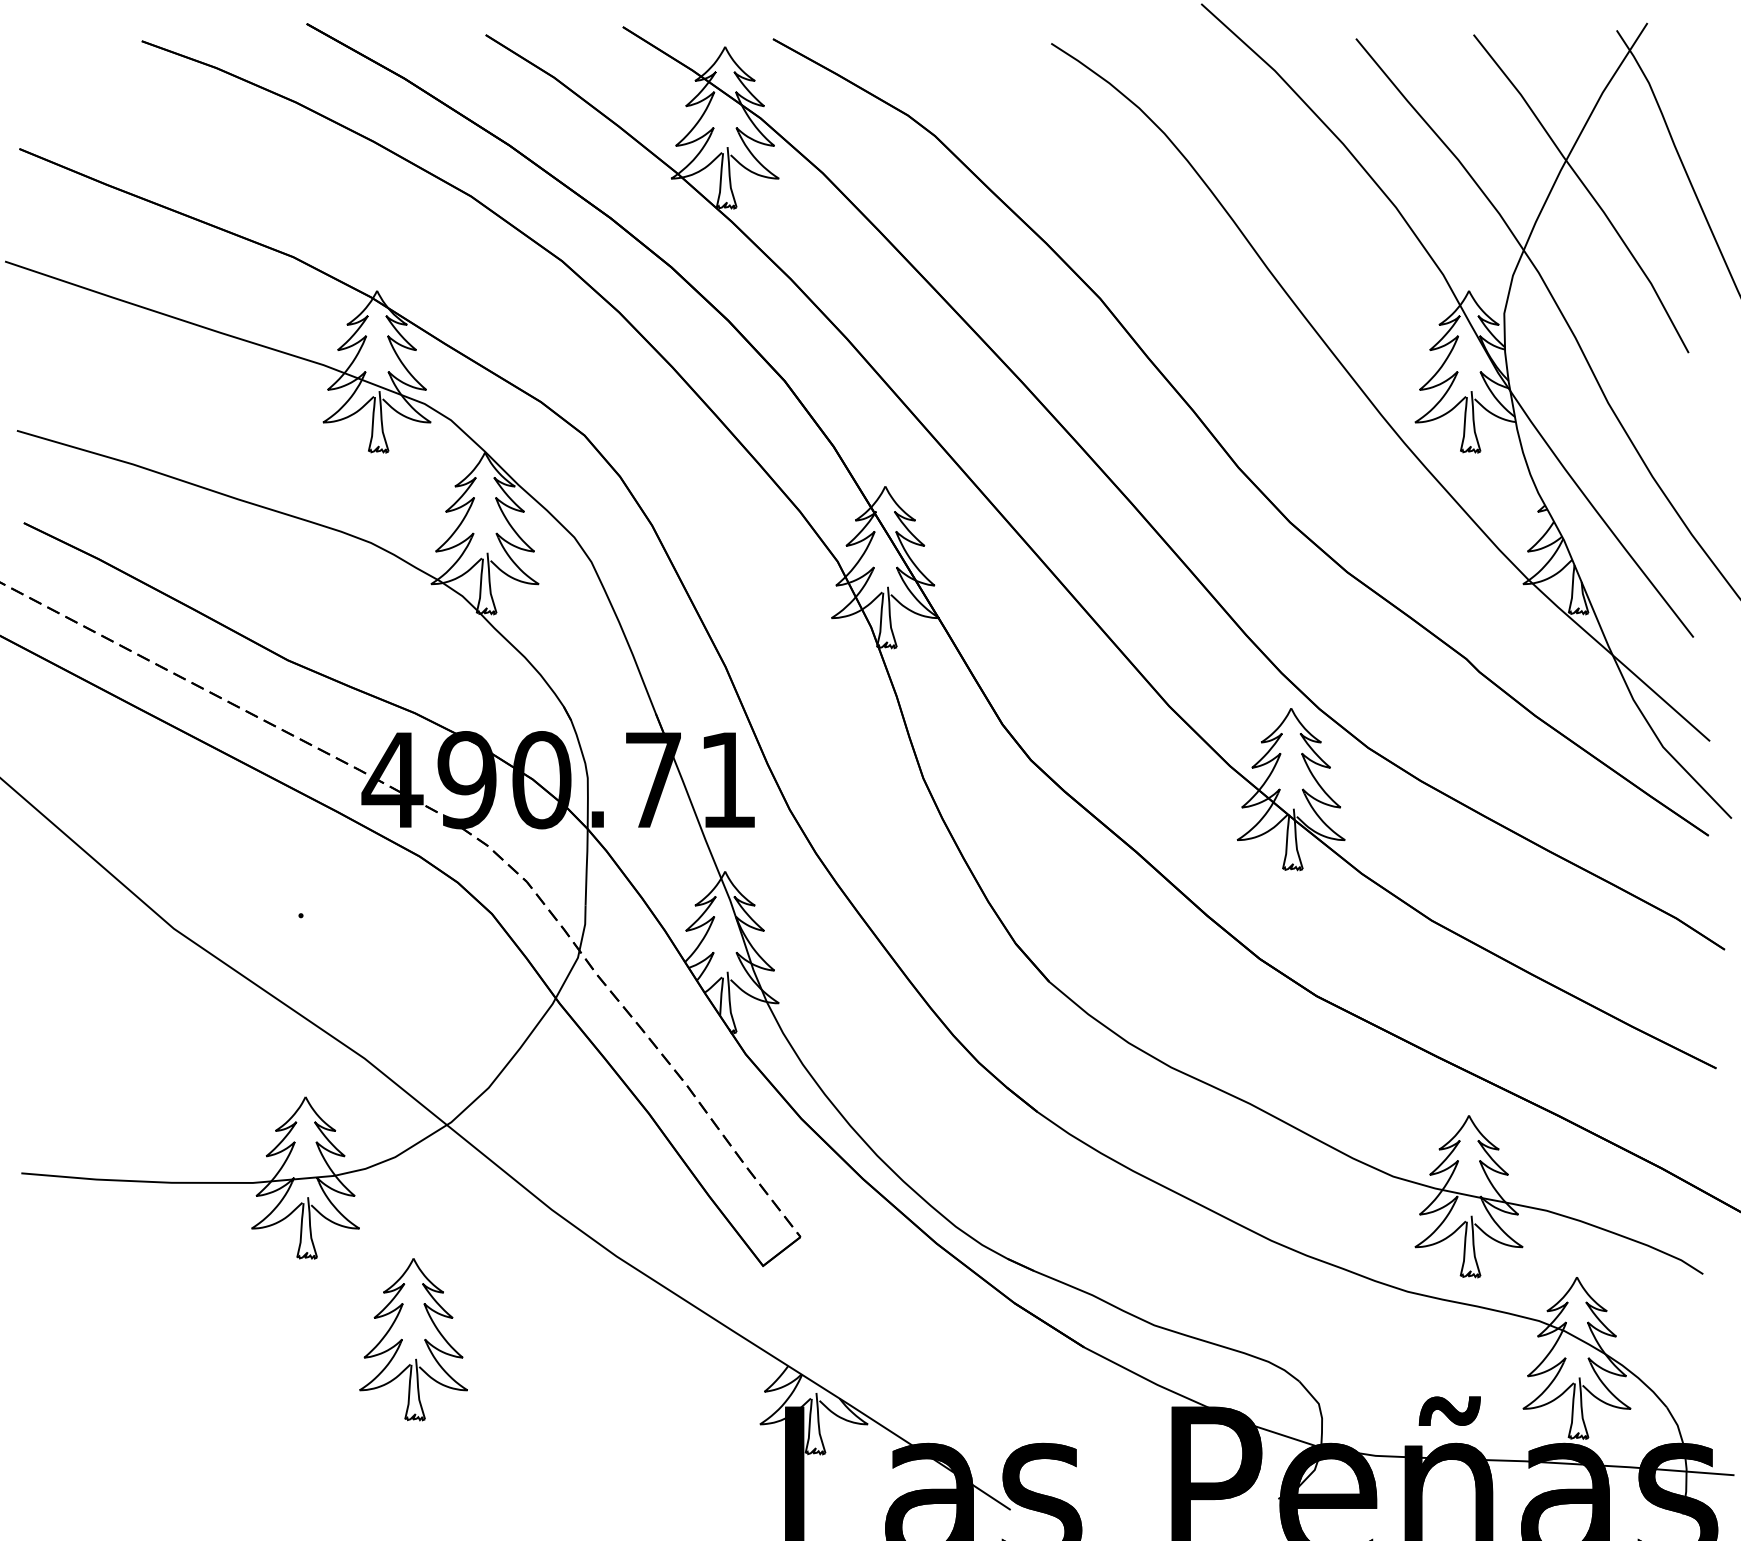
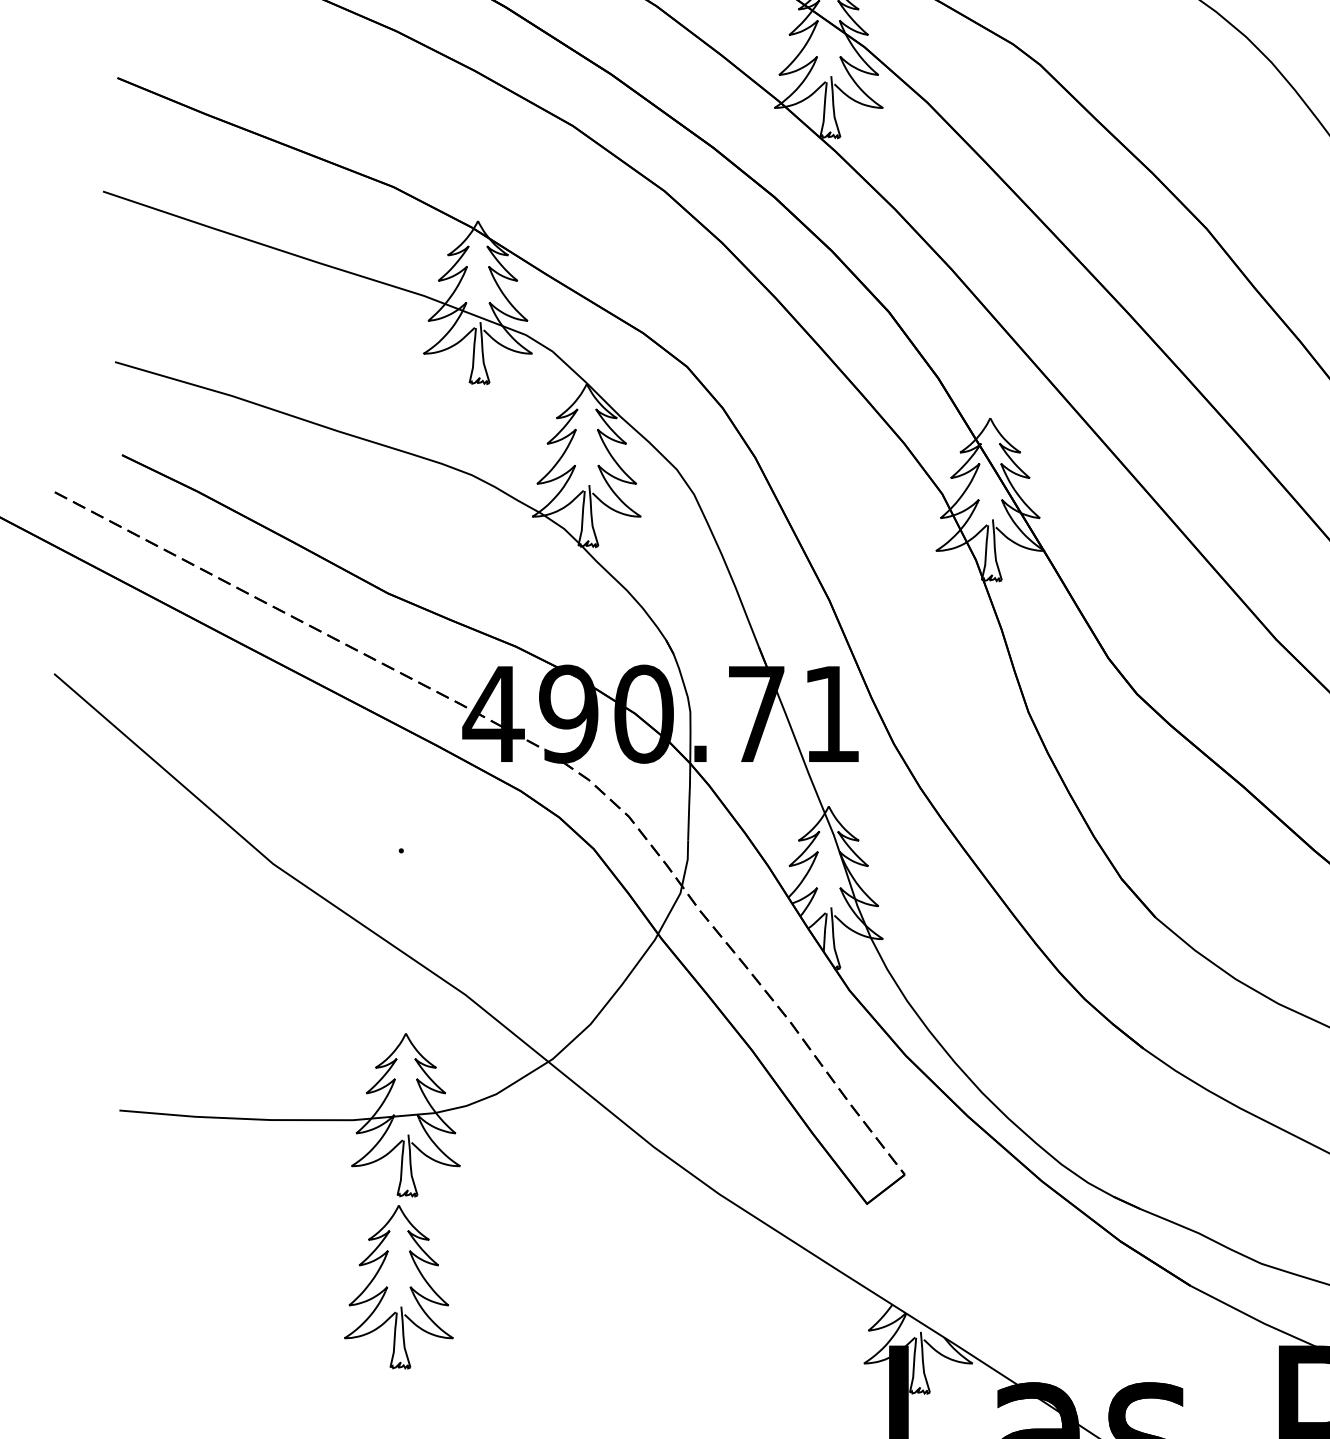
part: (402, 1339) -> (387, 1287), moved

